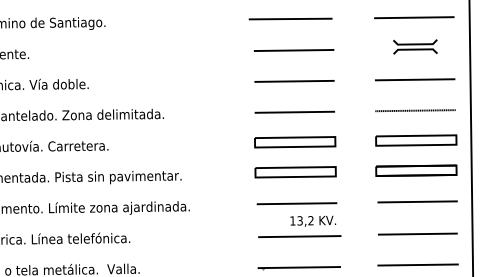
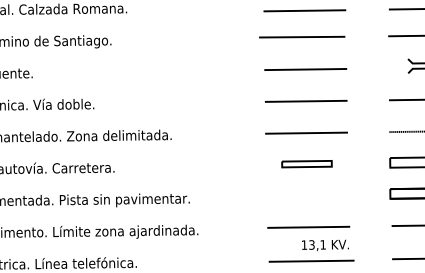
part: (295, 142) -> (307, 164), size x0.6
part: (295, 172) -> (307, 195), removed
text: (310, 220) -> (322, 244), 13,2 -> 13,1

